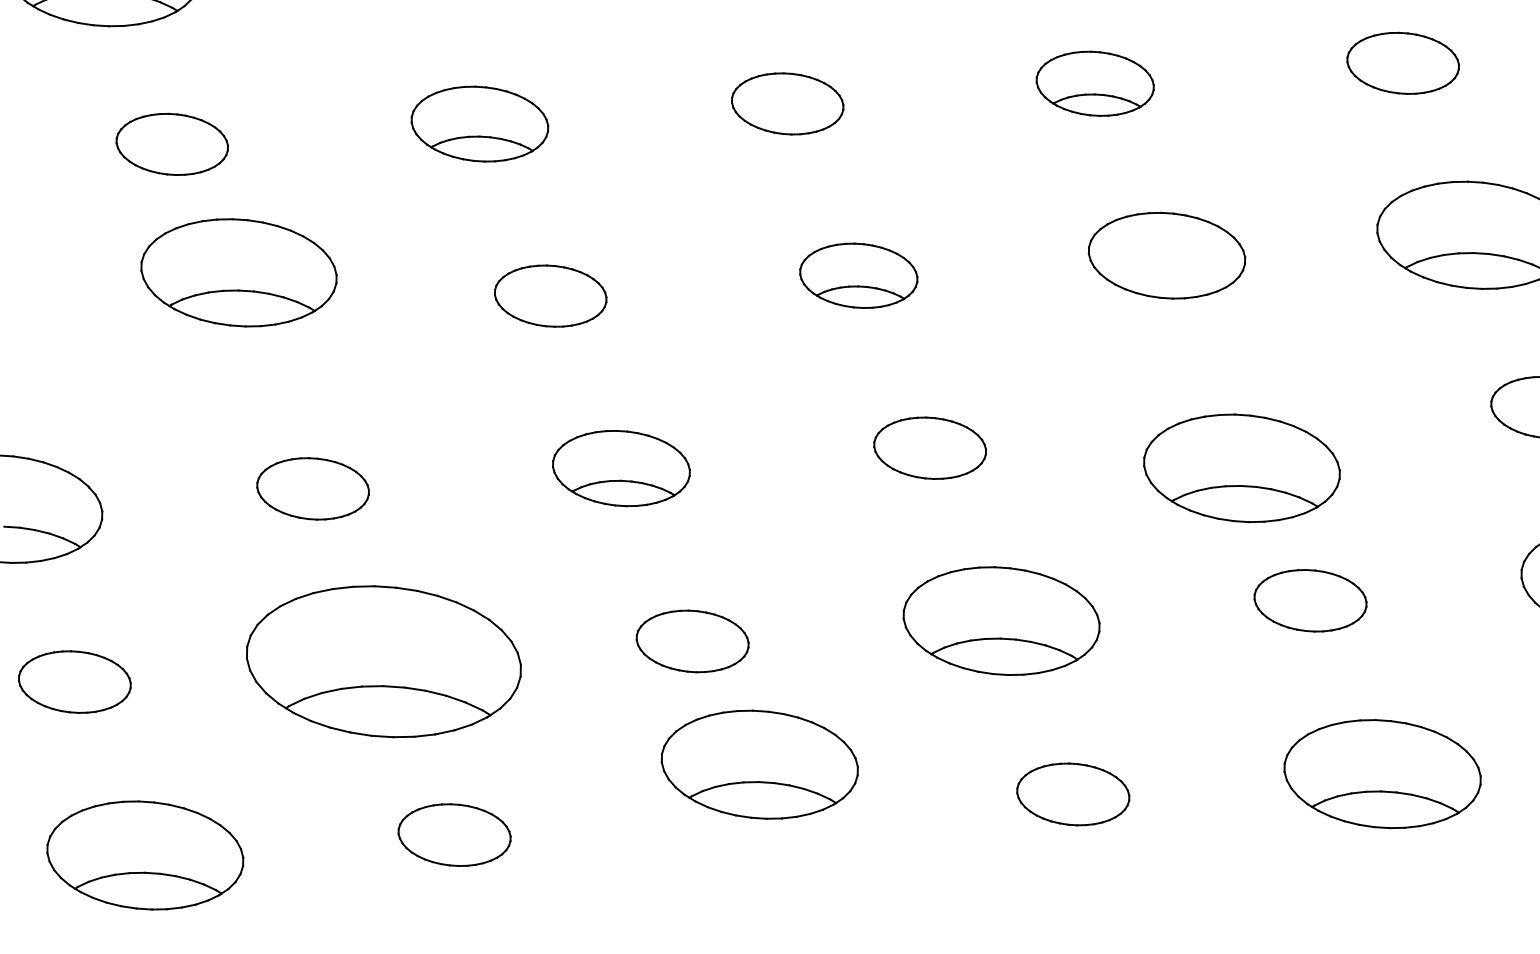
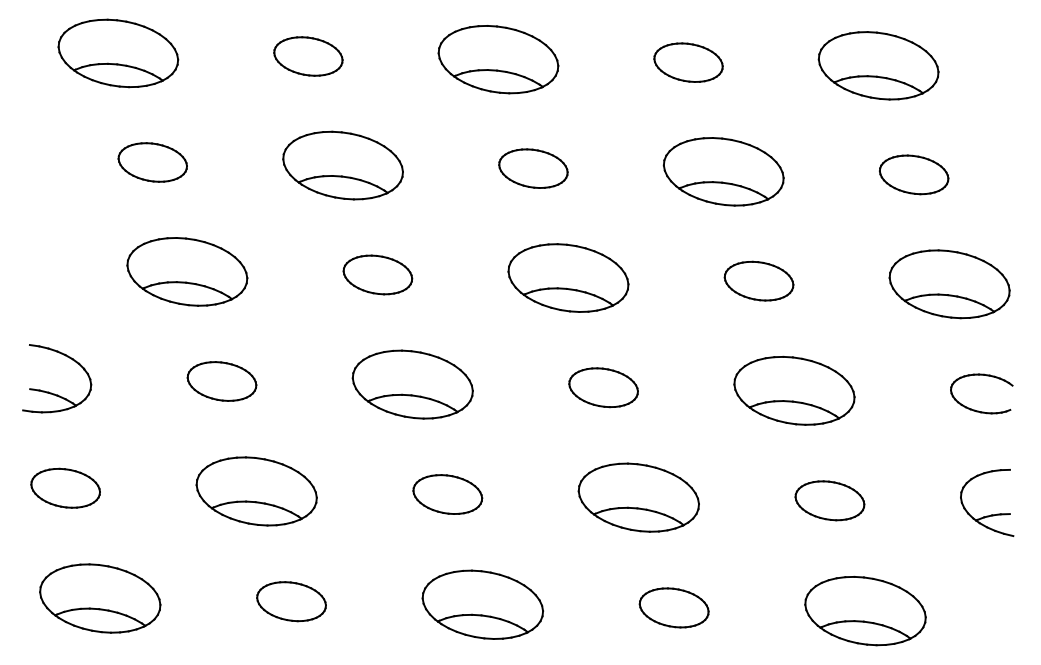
part: (1094, 83) -> (723, 171), size x1.67
part: (478, 124) -> (342, 165), size x1.43
part: (1165, 254) -> (758, 280), size x0.71
part: (239, 272) -> (187, 271), moved
part: (858, 274) -> (568, 277), size x1.67
part: (1241, 467) -> (794, 390), moved
part: (621, 468) -> (412, 384), size x1.43
part: (383, 661) -> (256, 491), size x0.71
part: (759, 764) -> (482, 604), moved

